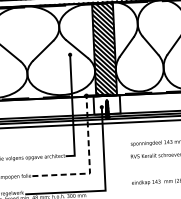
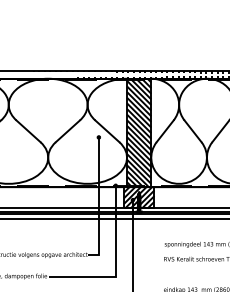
hatch: (106, 104) -> (138, 197), added
line: (89, 164) -> (115, 265), dashed -> solid

